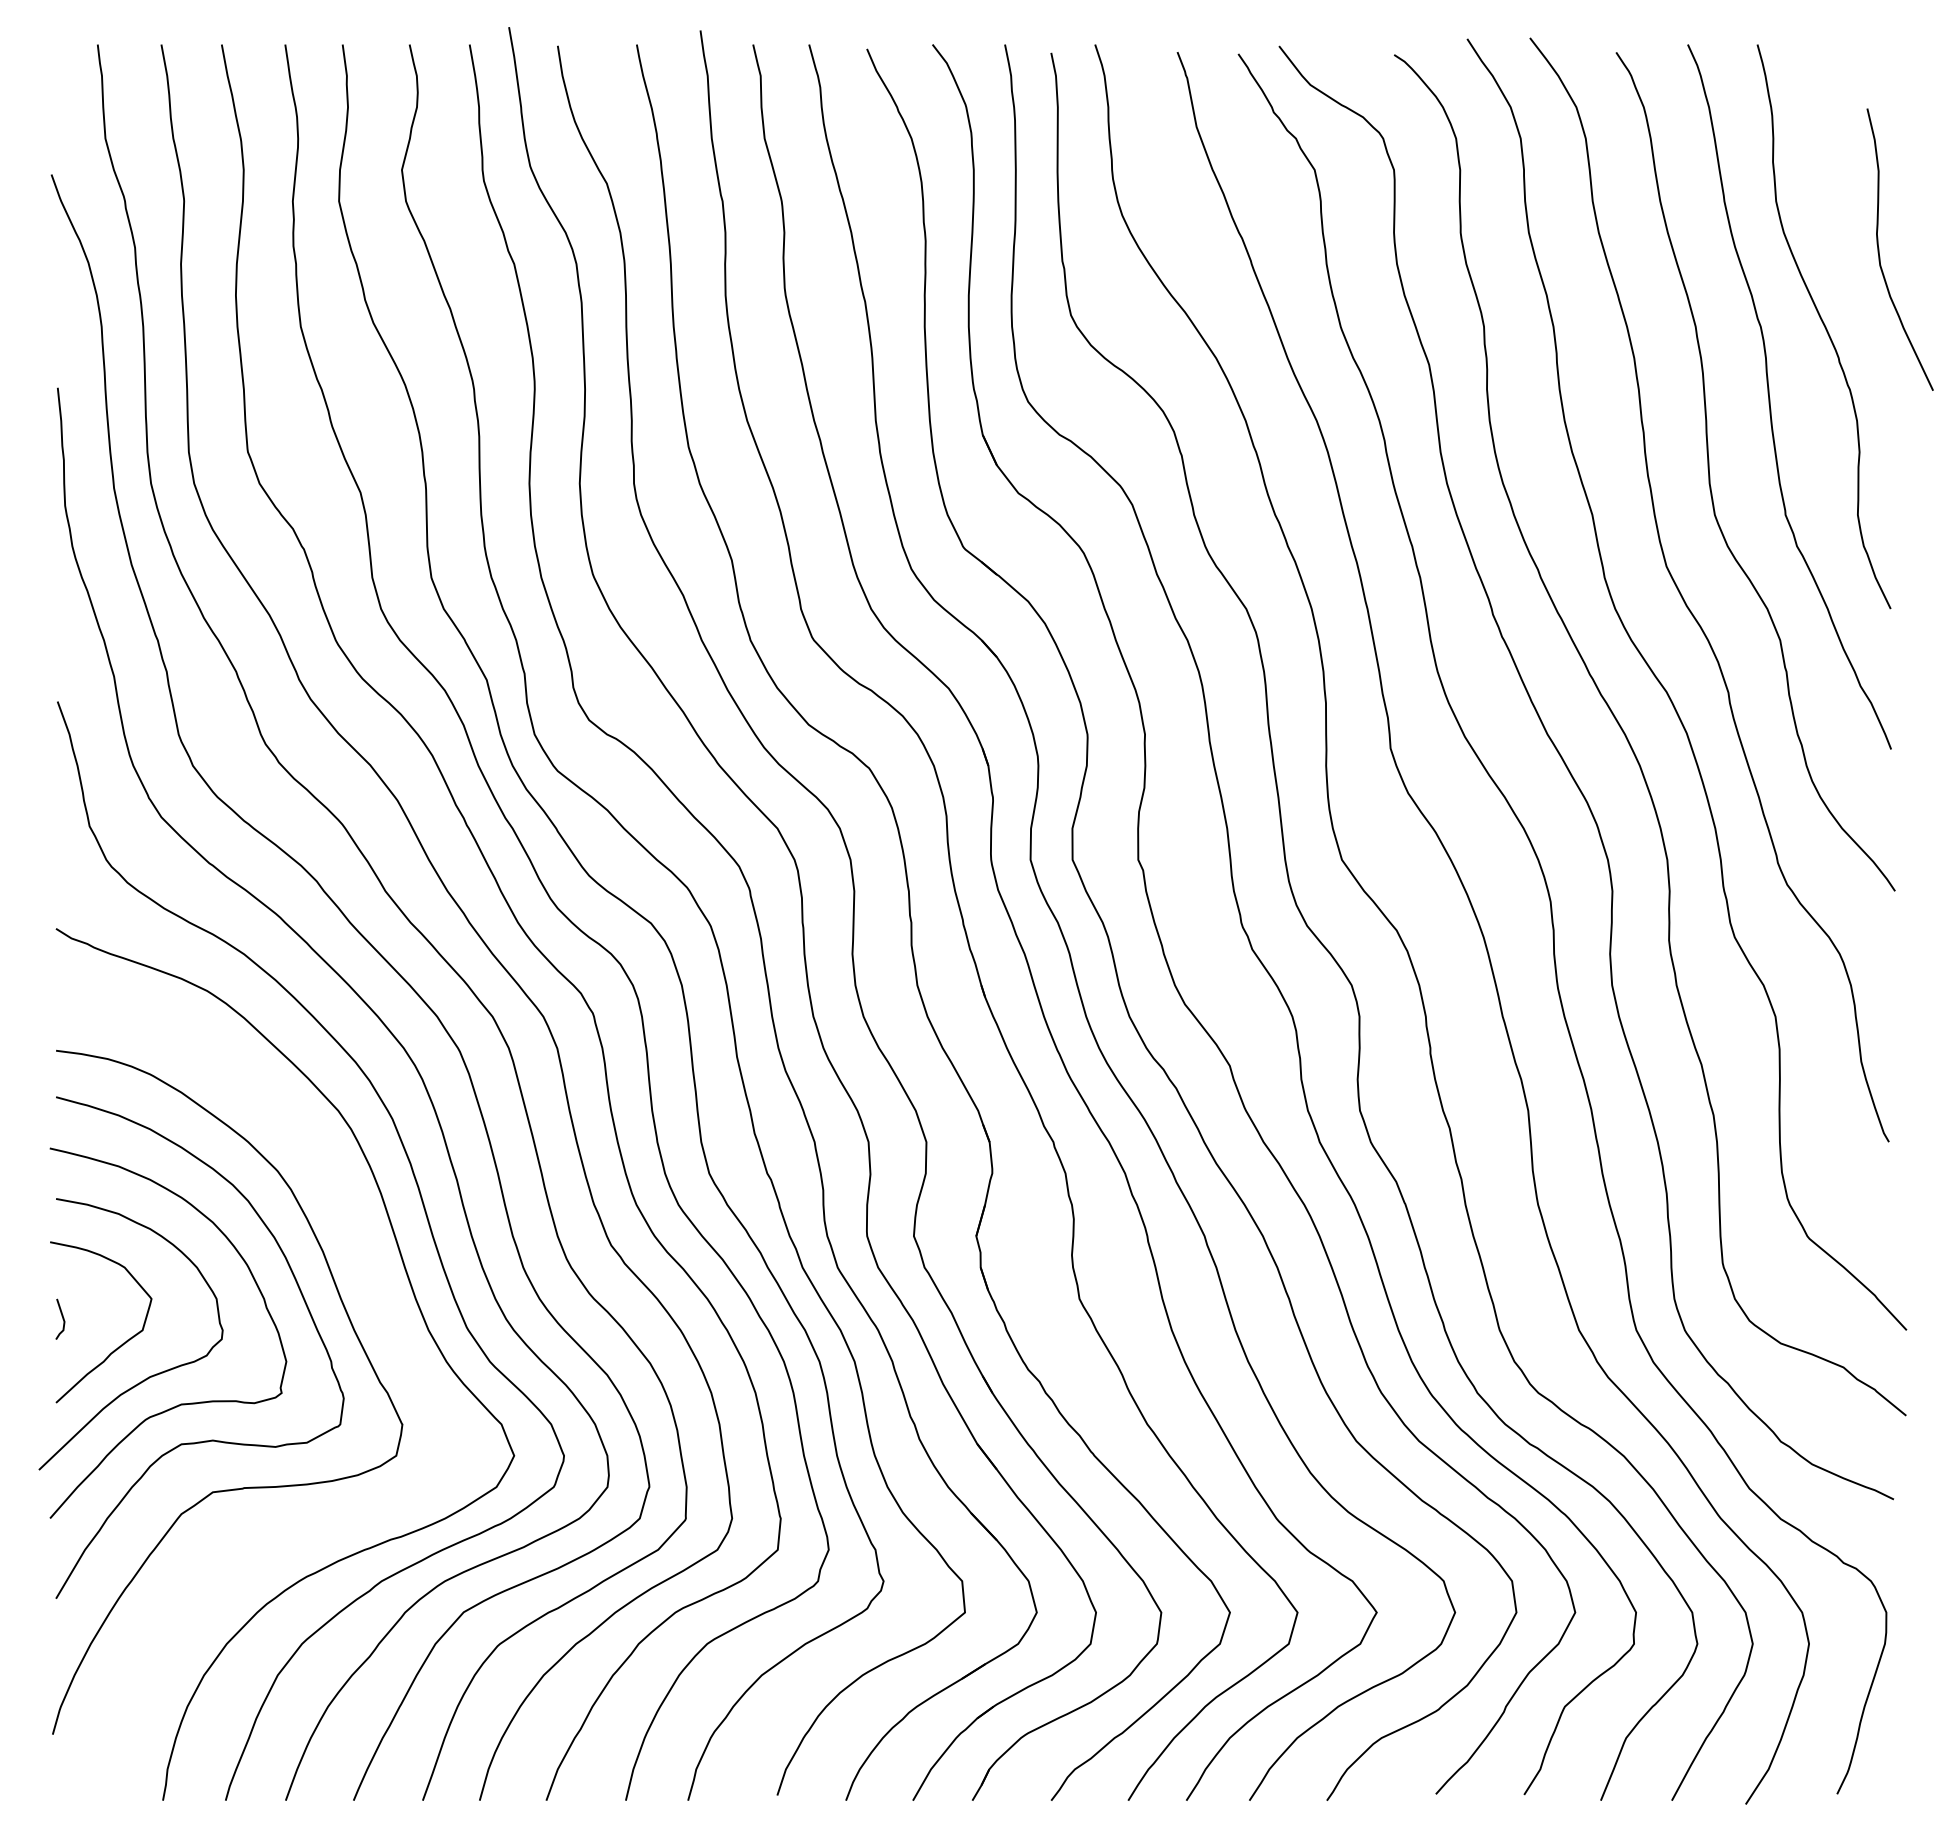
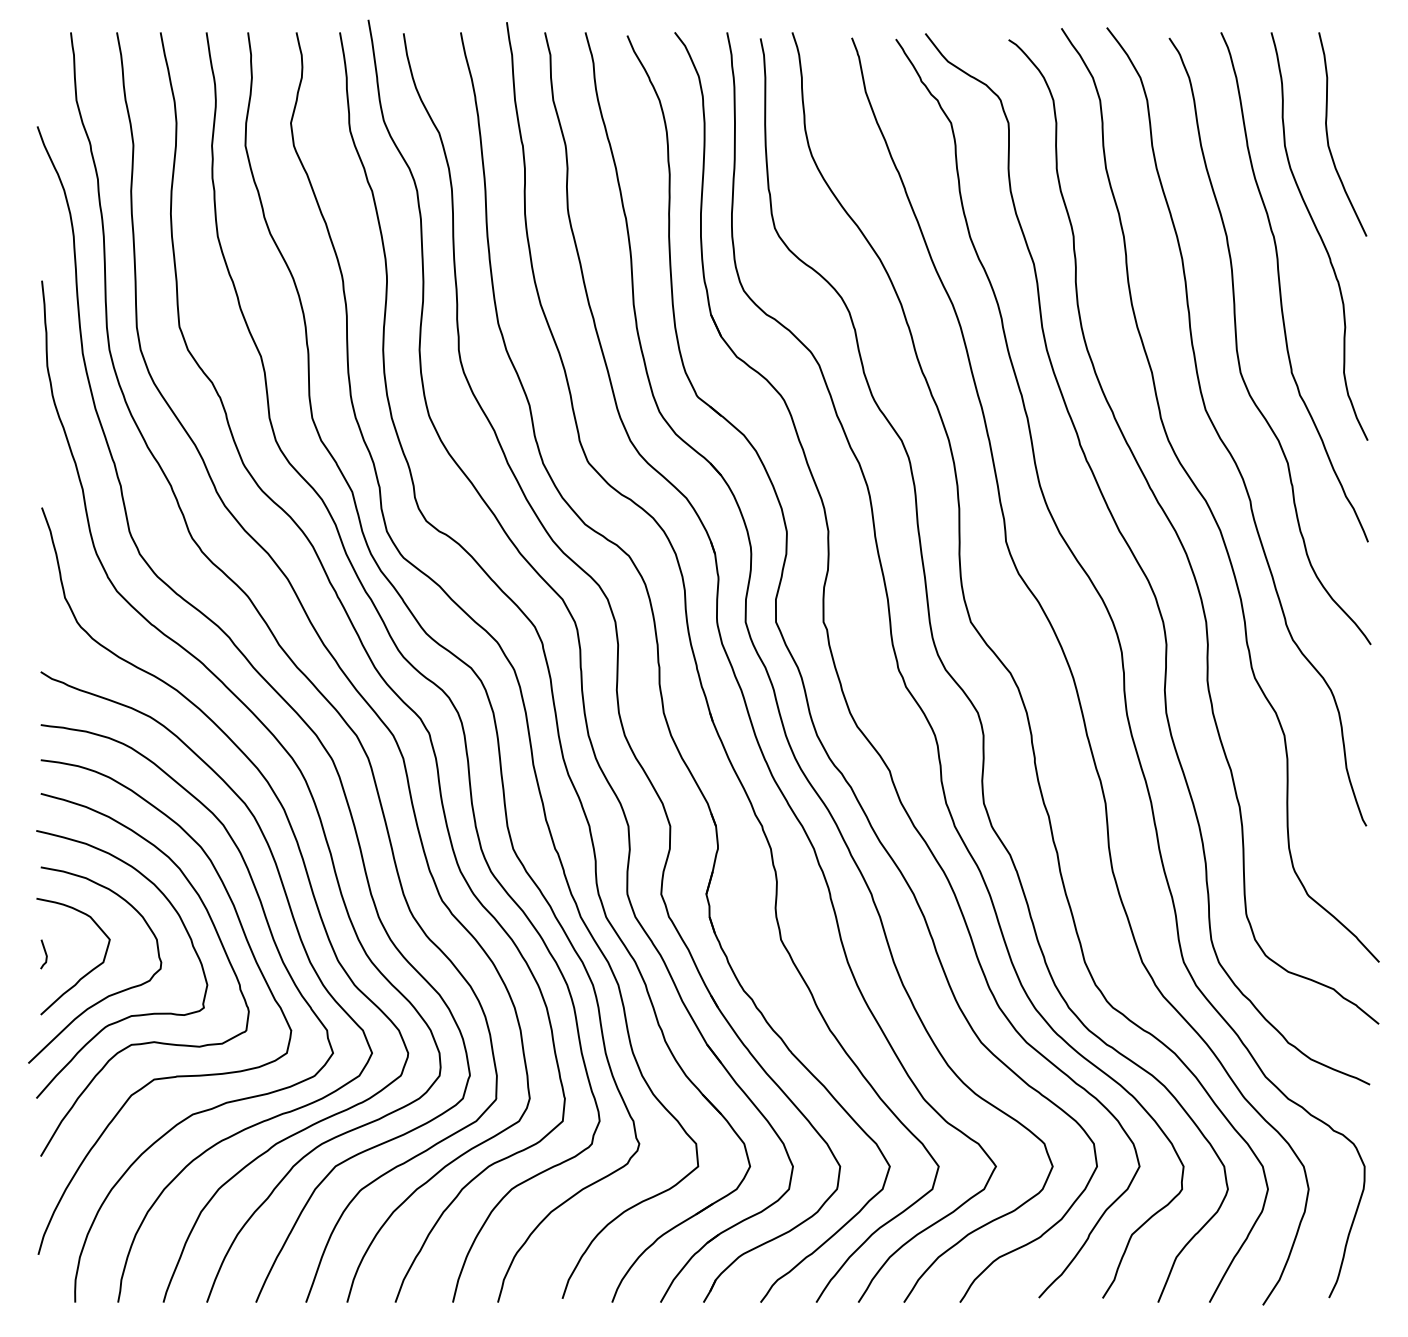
curve: (1879, 249) -> (1327, 134), moved
curve: (309, 1524) -> (224, 1102), added

